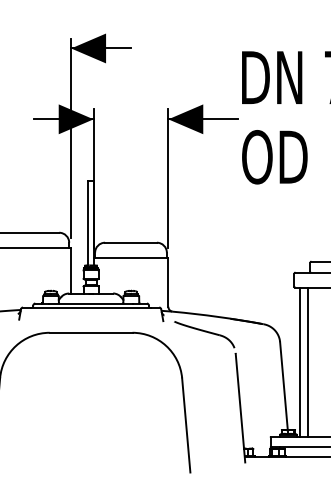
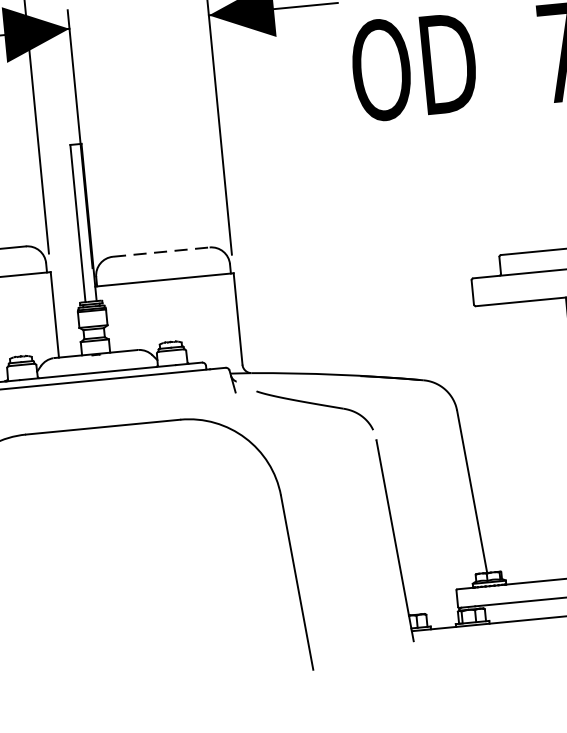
line: (131, 242) -> (162, 251), solid -> dashed
line: (300, 362) -> (498, 444), removed
line: (308, 362) -> (513, 443), removed

